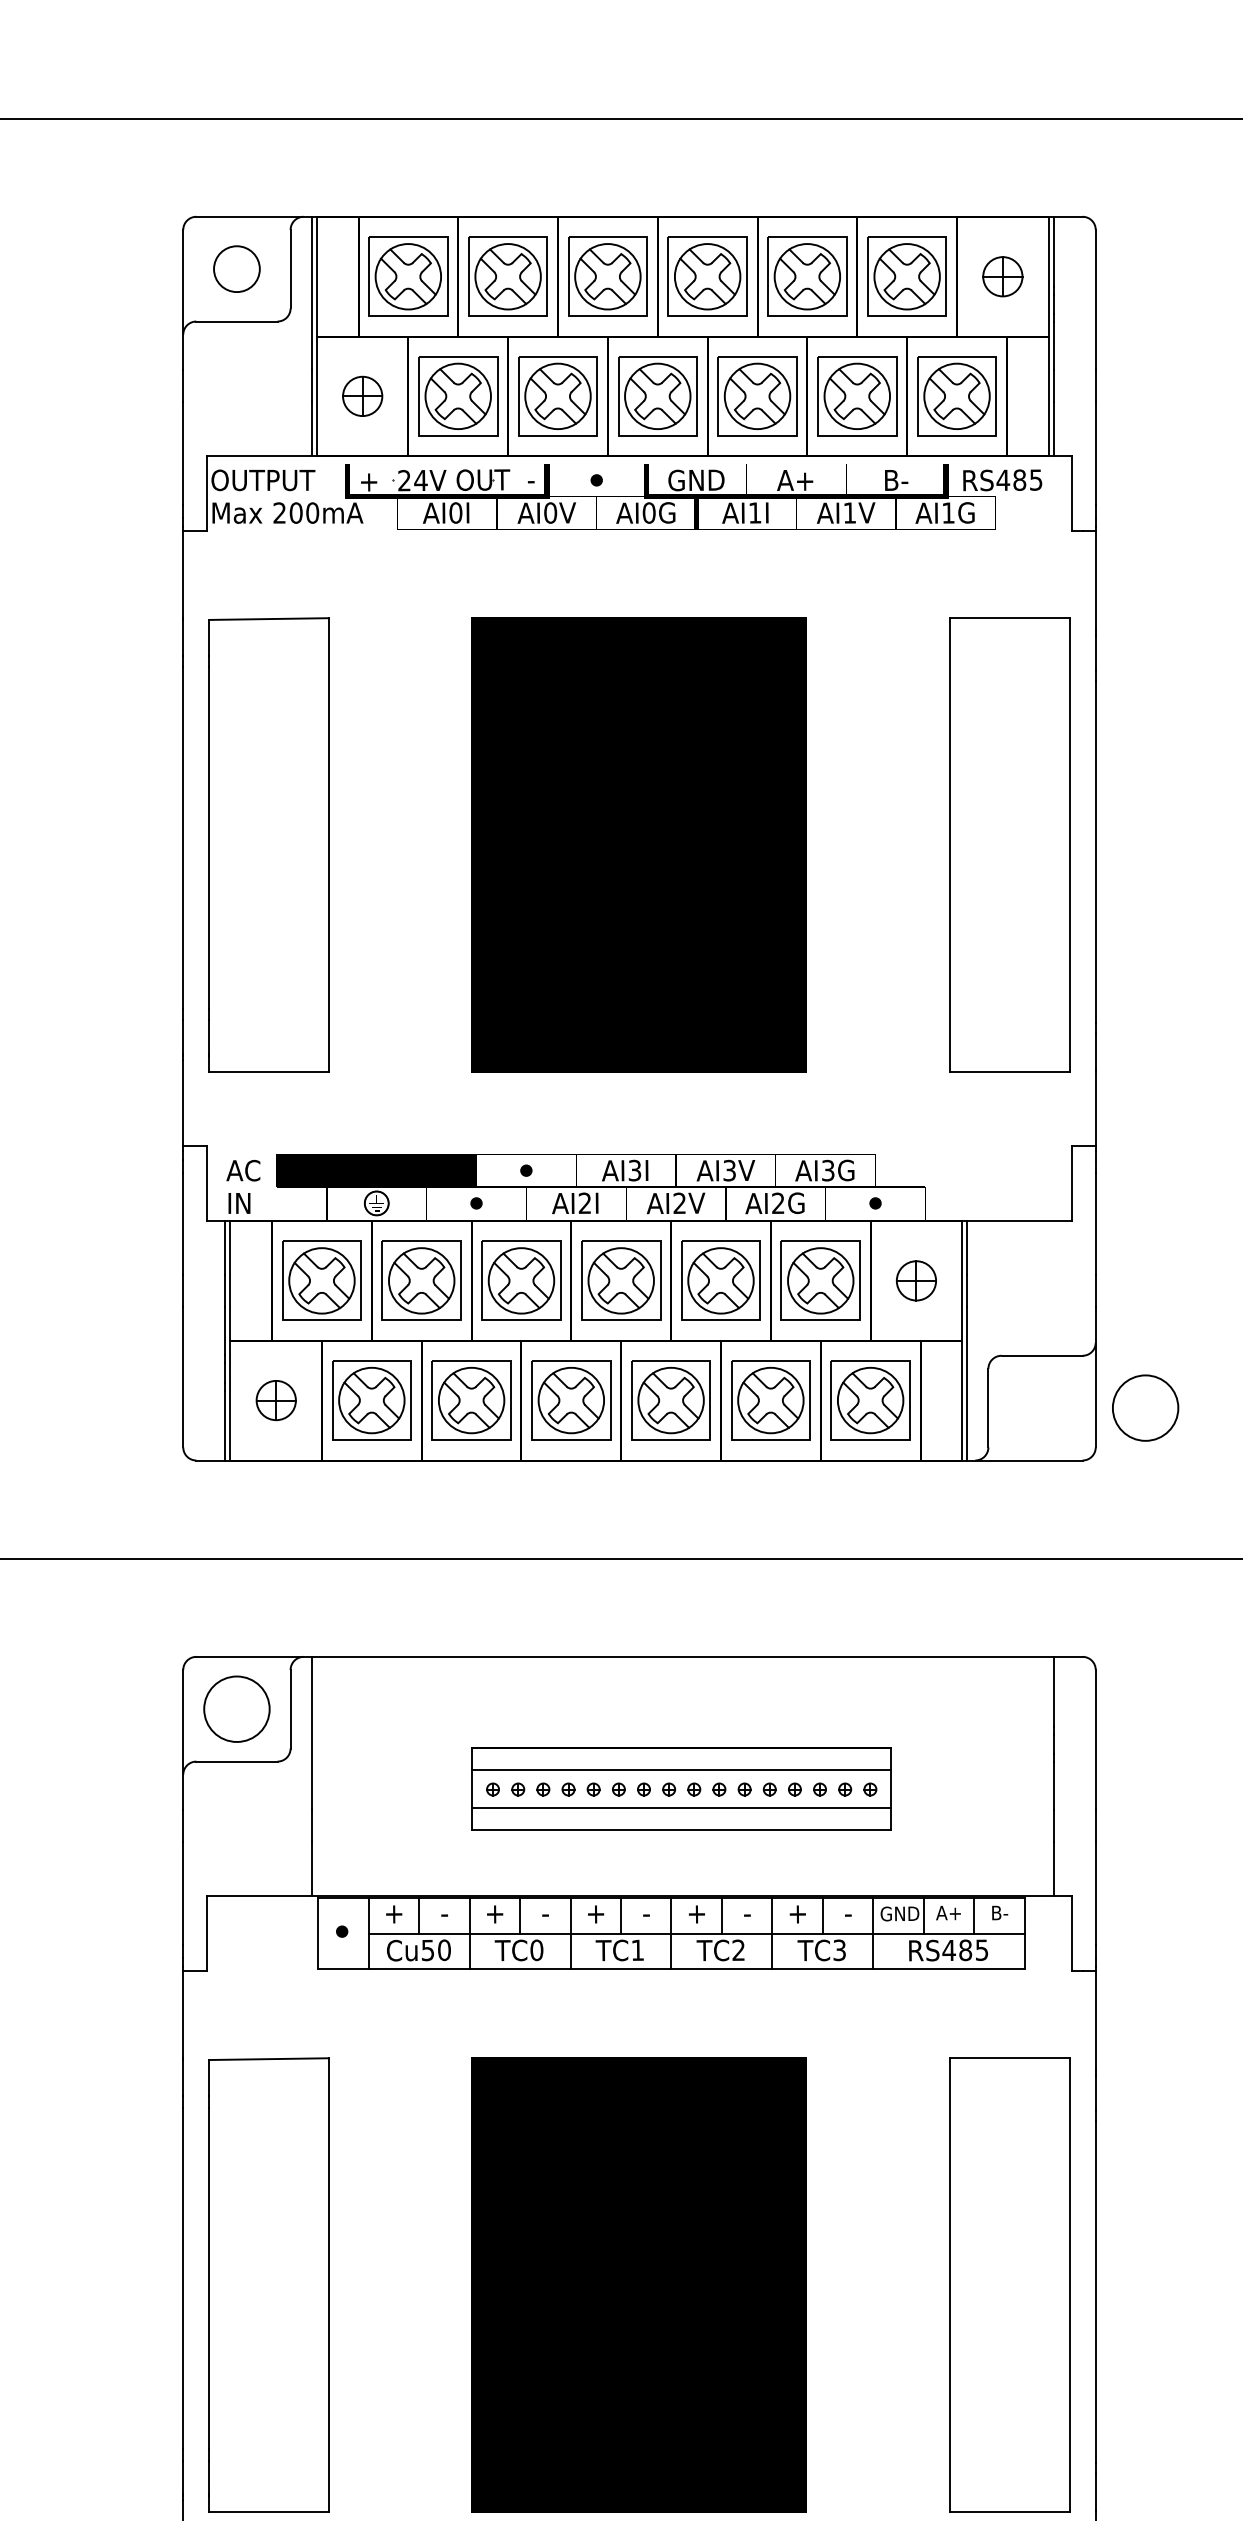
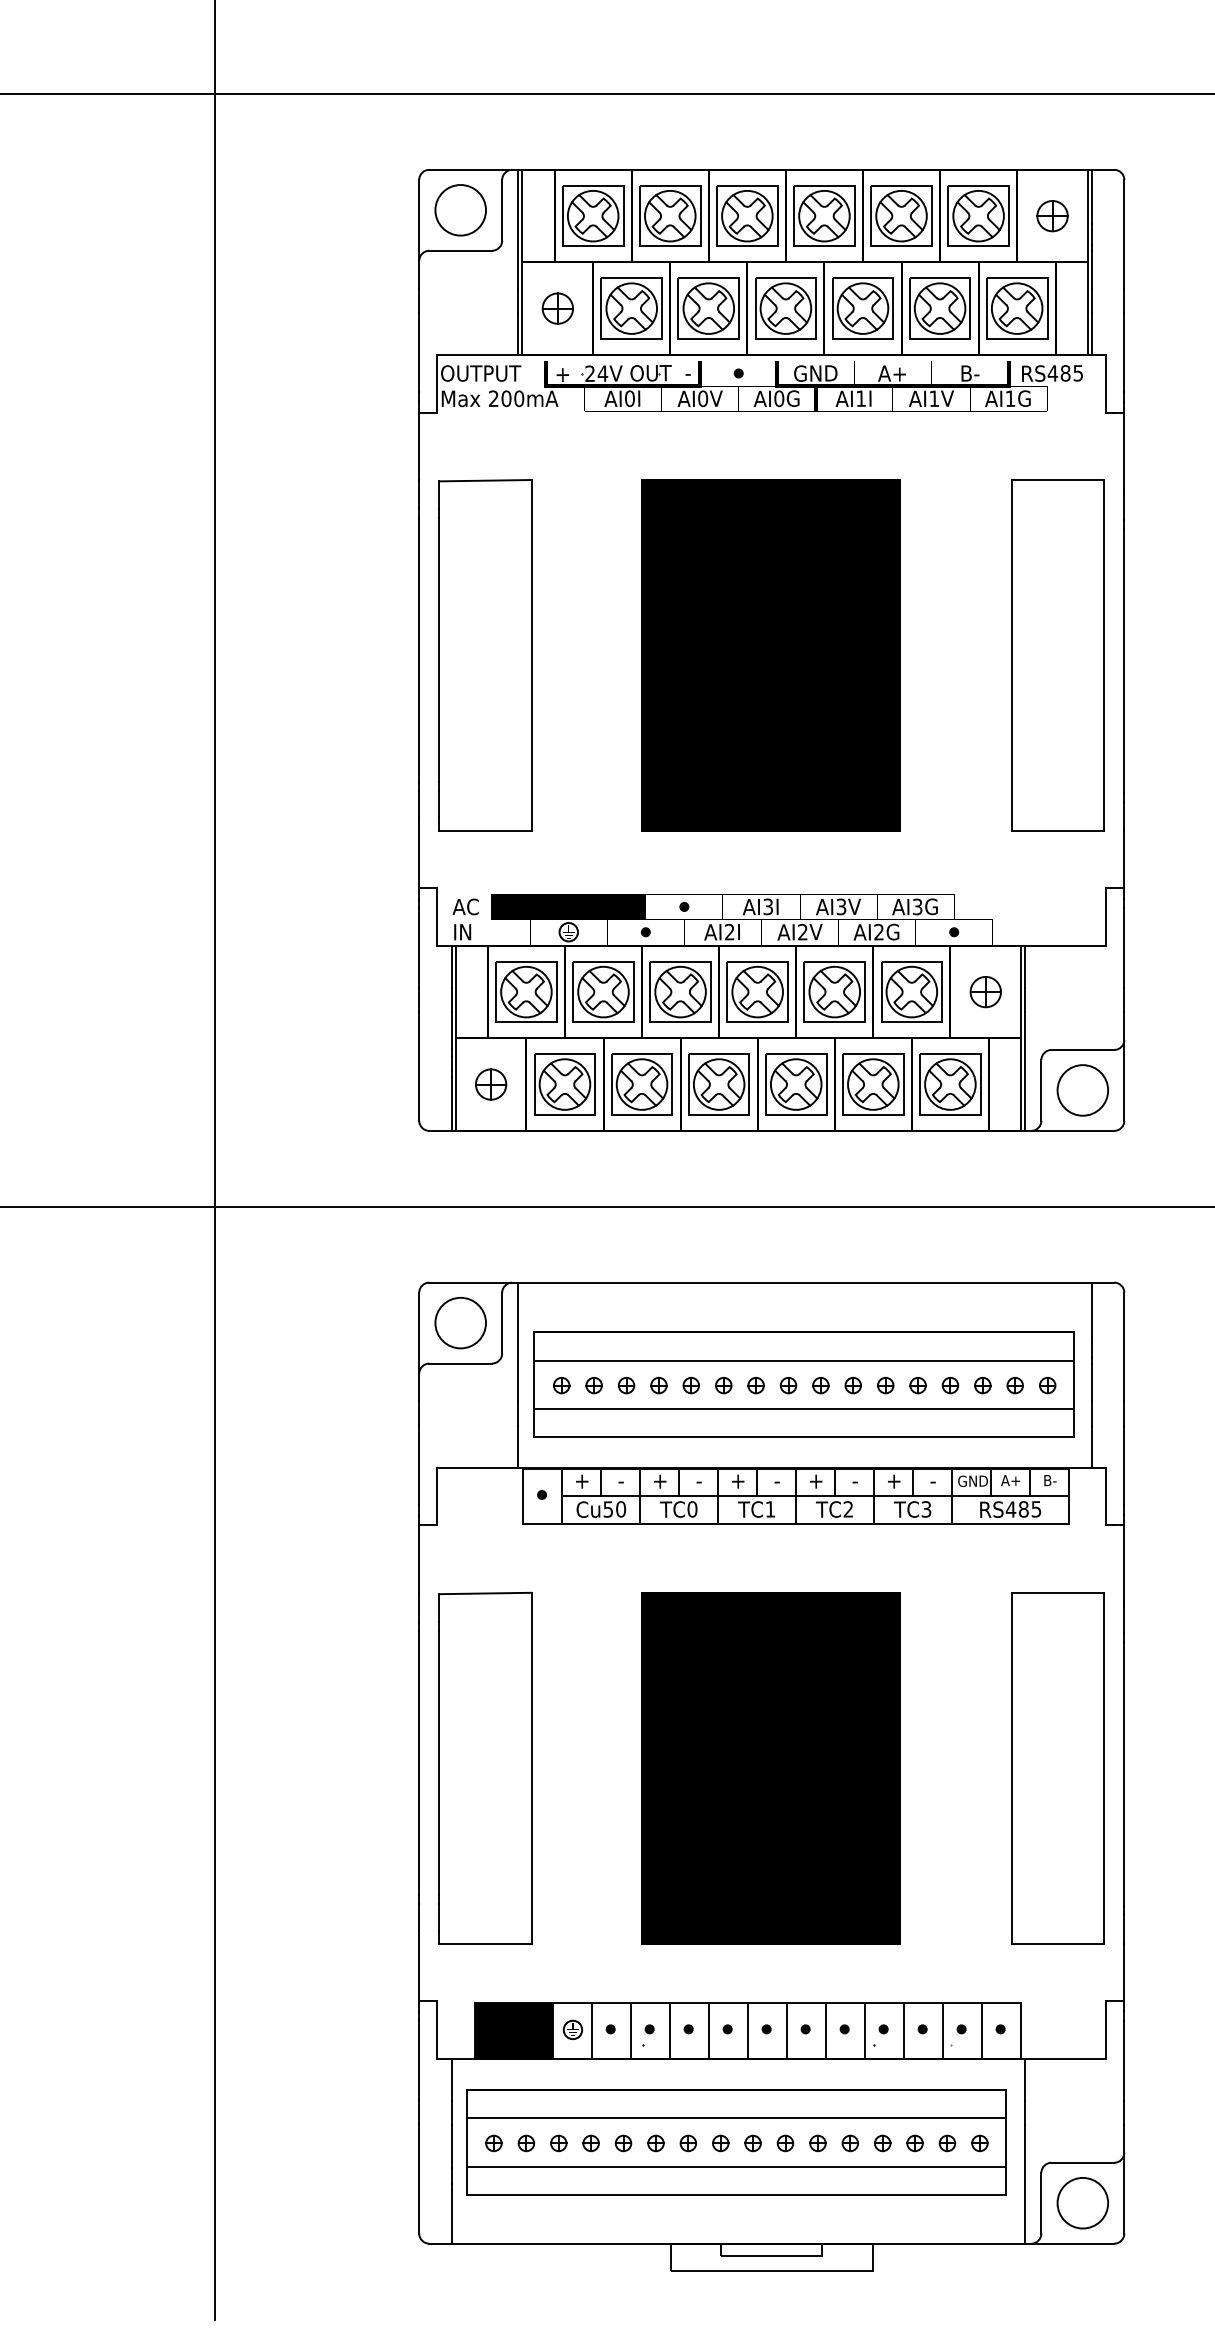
circle: (236, 269) -> (460, 210), size x1.43
circle: (1145, 1408) -> (1082, 1090), moved
part: (680, 1788) -> (803, 1384), size x1.67

